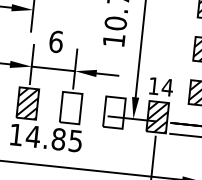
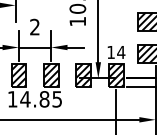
text: (56, 40) -> (35, 26), 6 -> 2
hatch: (70, 107) -> (50, 74), added
hatch: (114, 111) -> (83, 74), added

